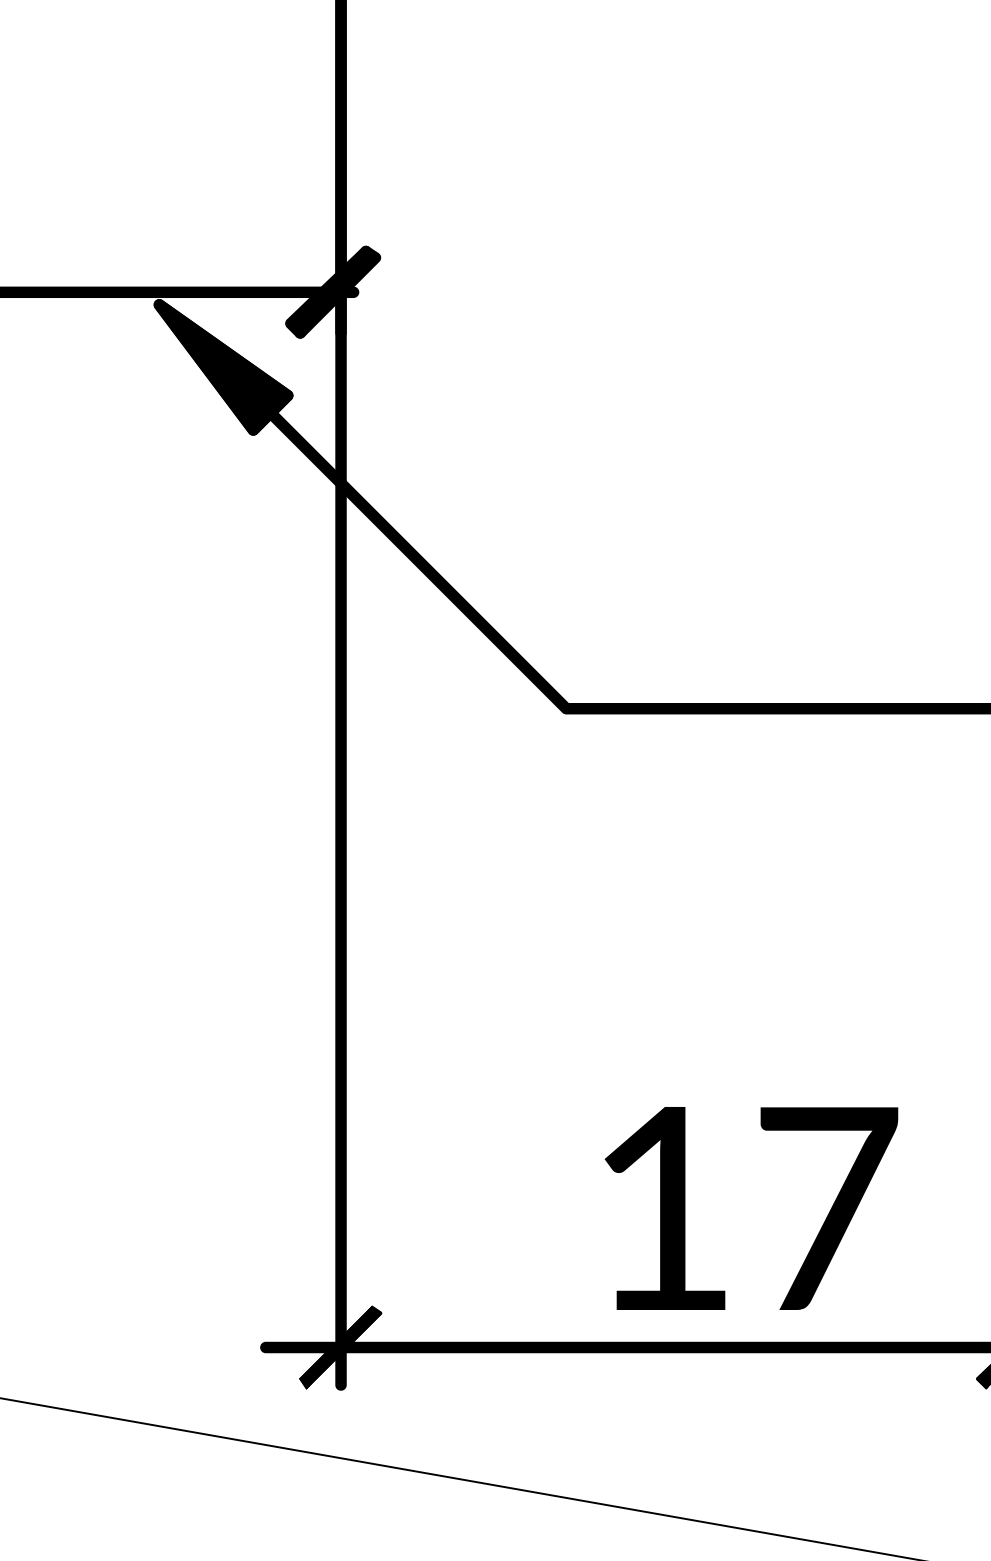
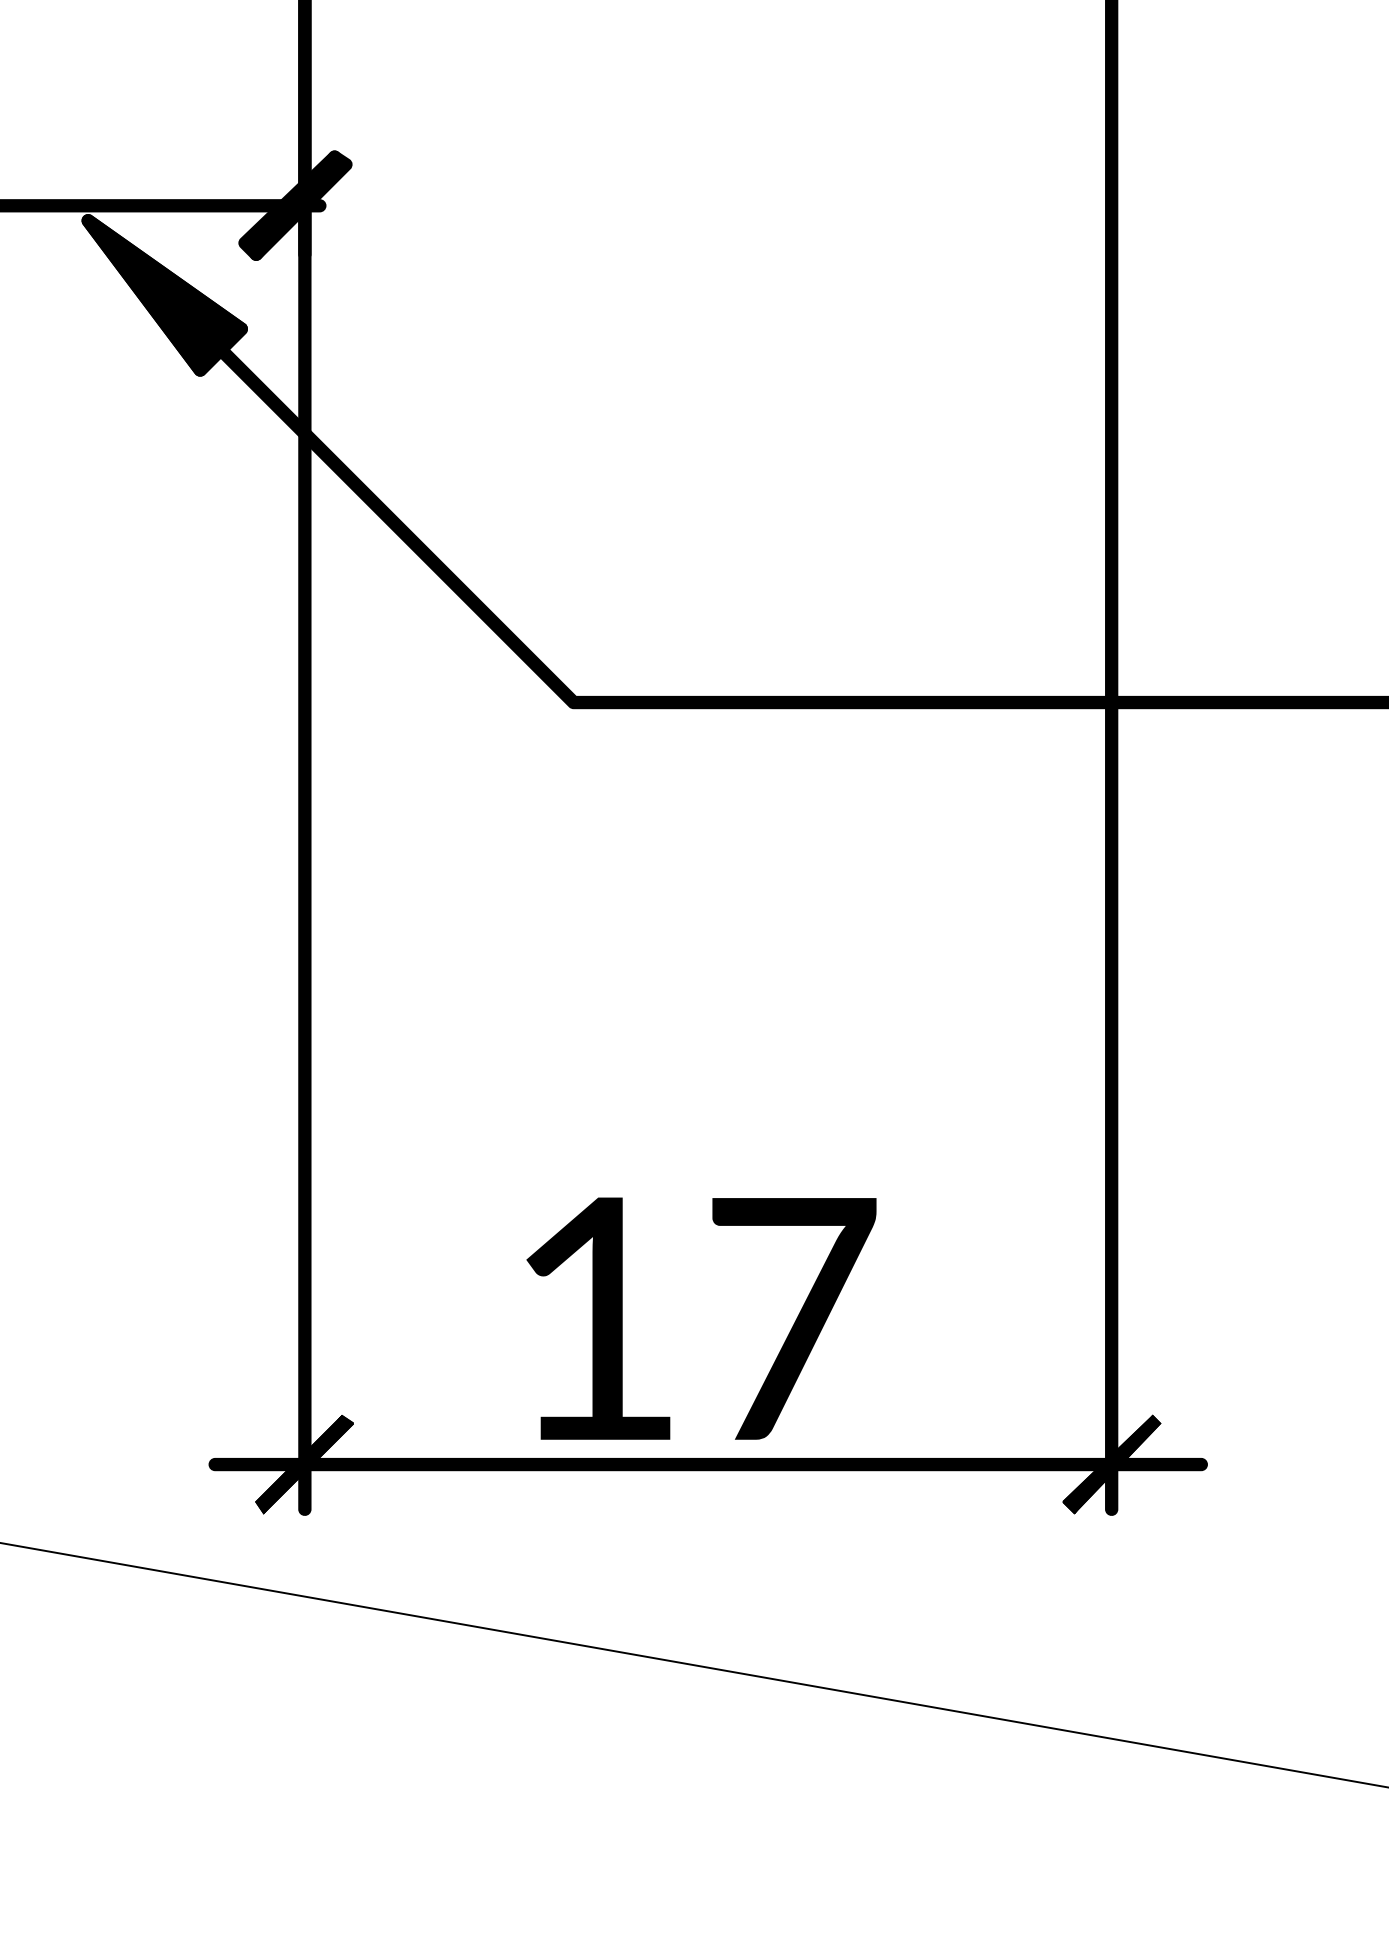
text: (751, 1208) -> (701, 1318), moved

